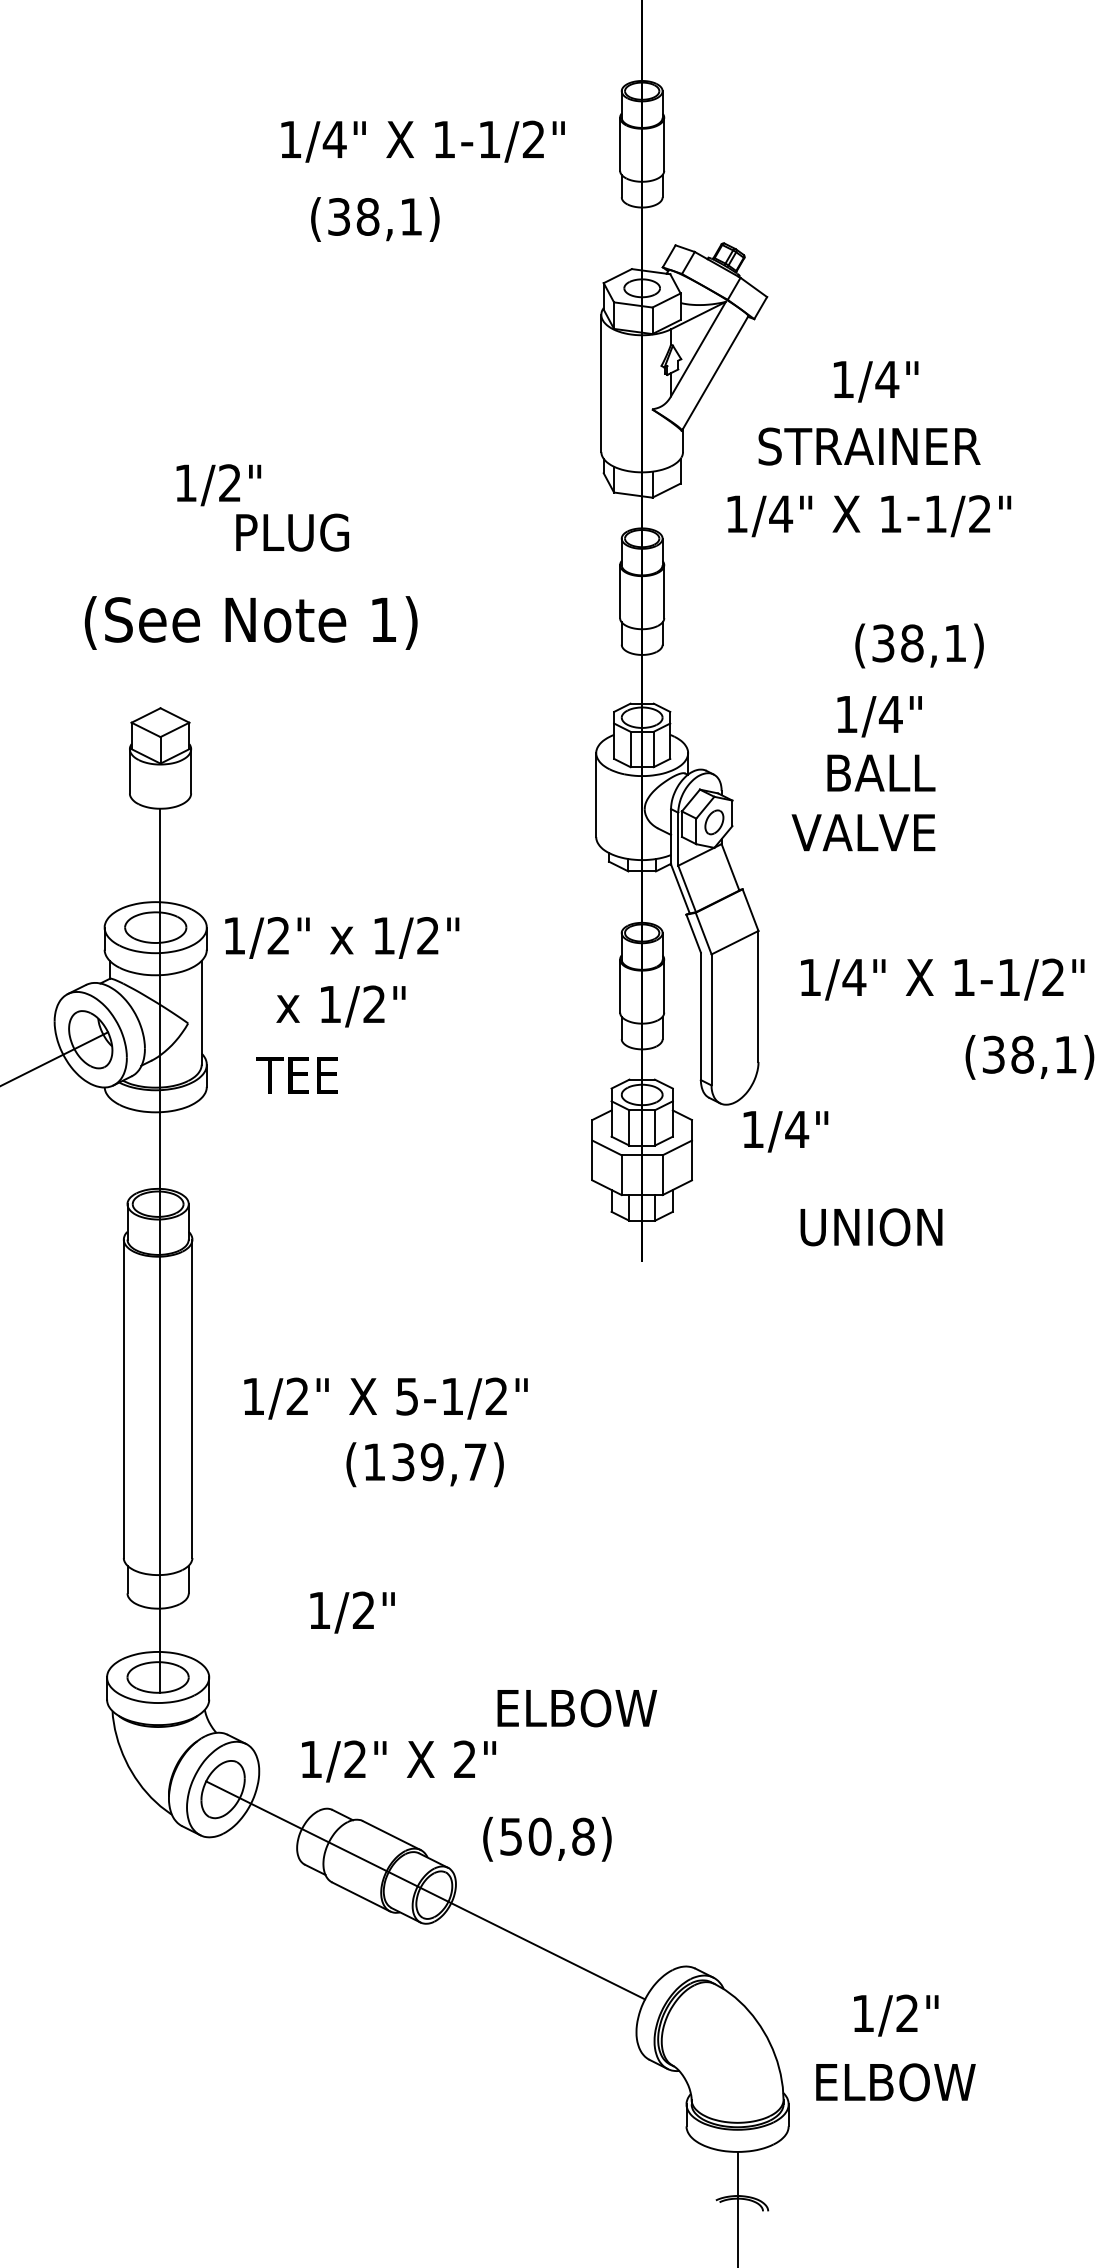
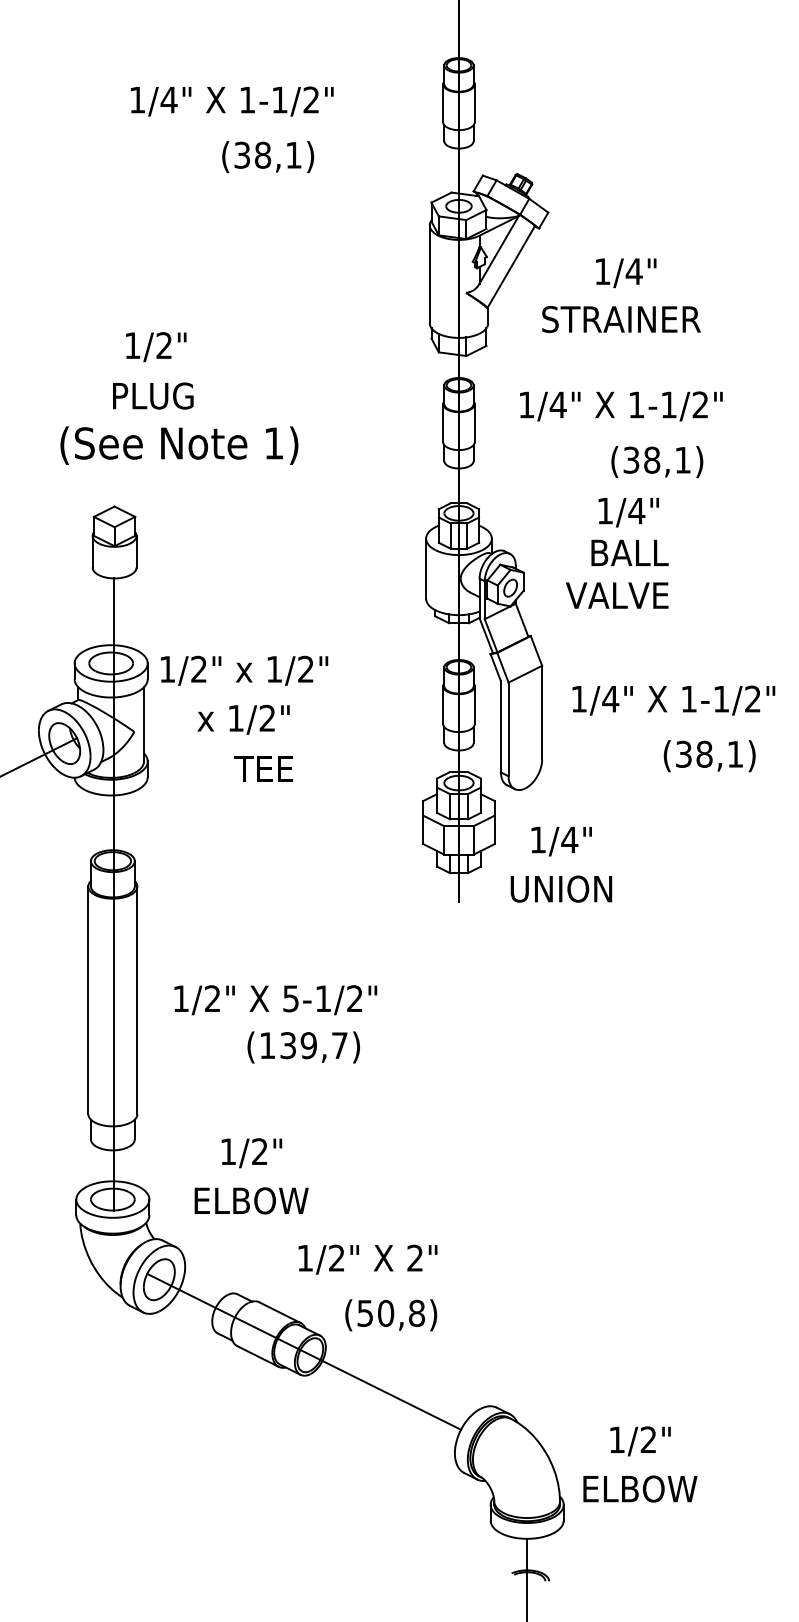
text: (422, 141) -> (231, 101), moved
text: (869, 516) -> (621, 406), moved
text: (292, 532) -> (153, 395), moved
text: (1029, 1057) -> (709, 756), moved
text: (296, 1075) -> (263, 769), moved
text: (785, 1131) -> (561, 841), moved
text: (871, 1227) -> (561, 889), moved
text: (577, 1708) -> (251, 1201), moved
text: (398, 1761) -> (367, 1259), moved

